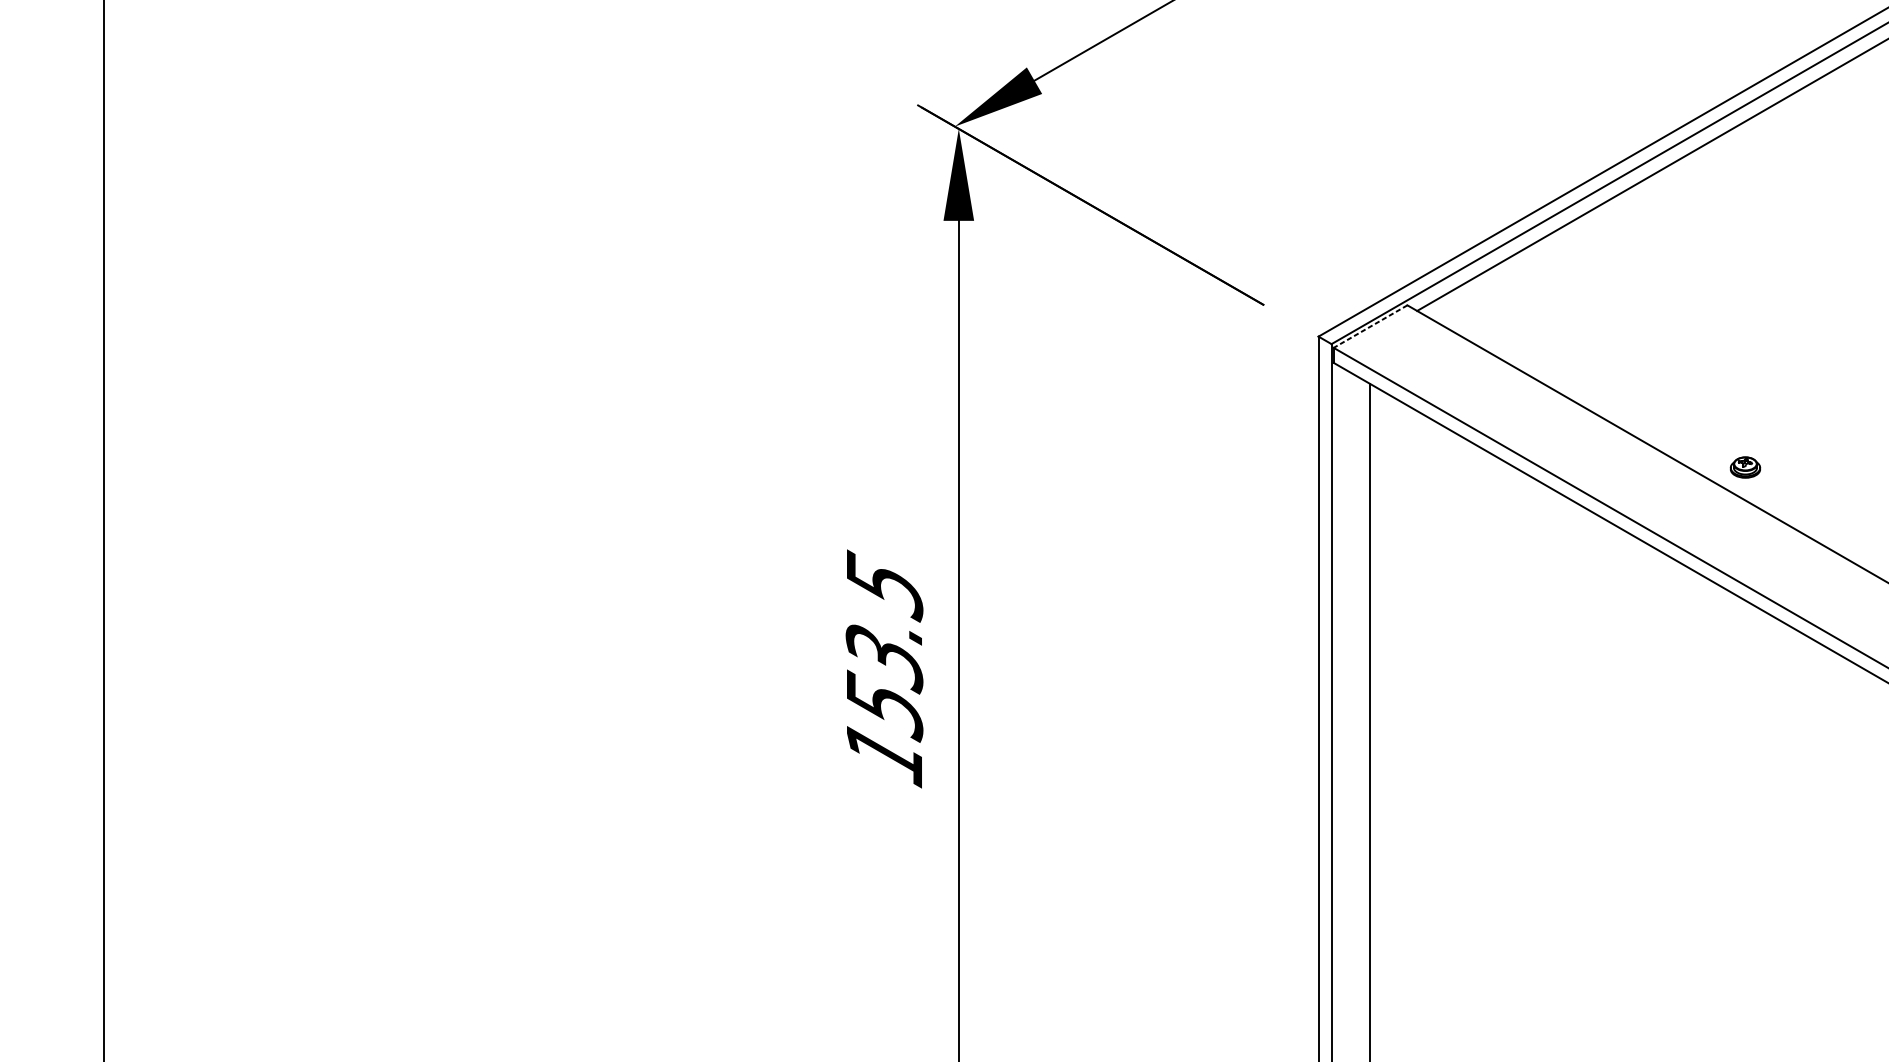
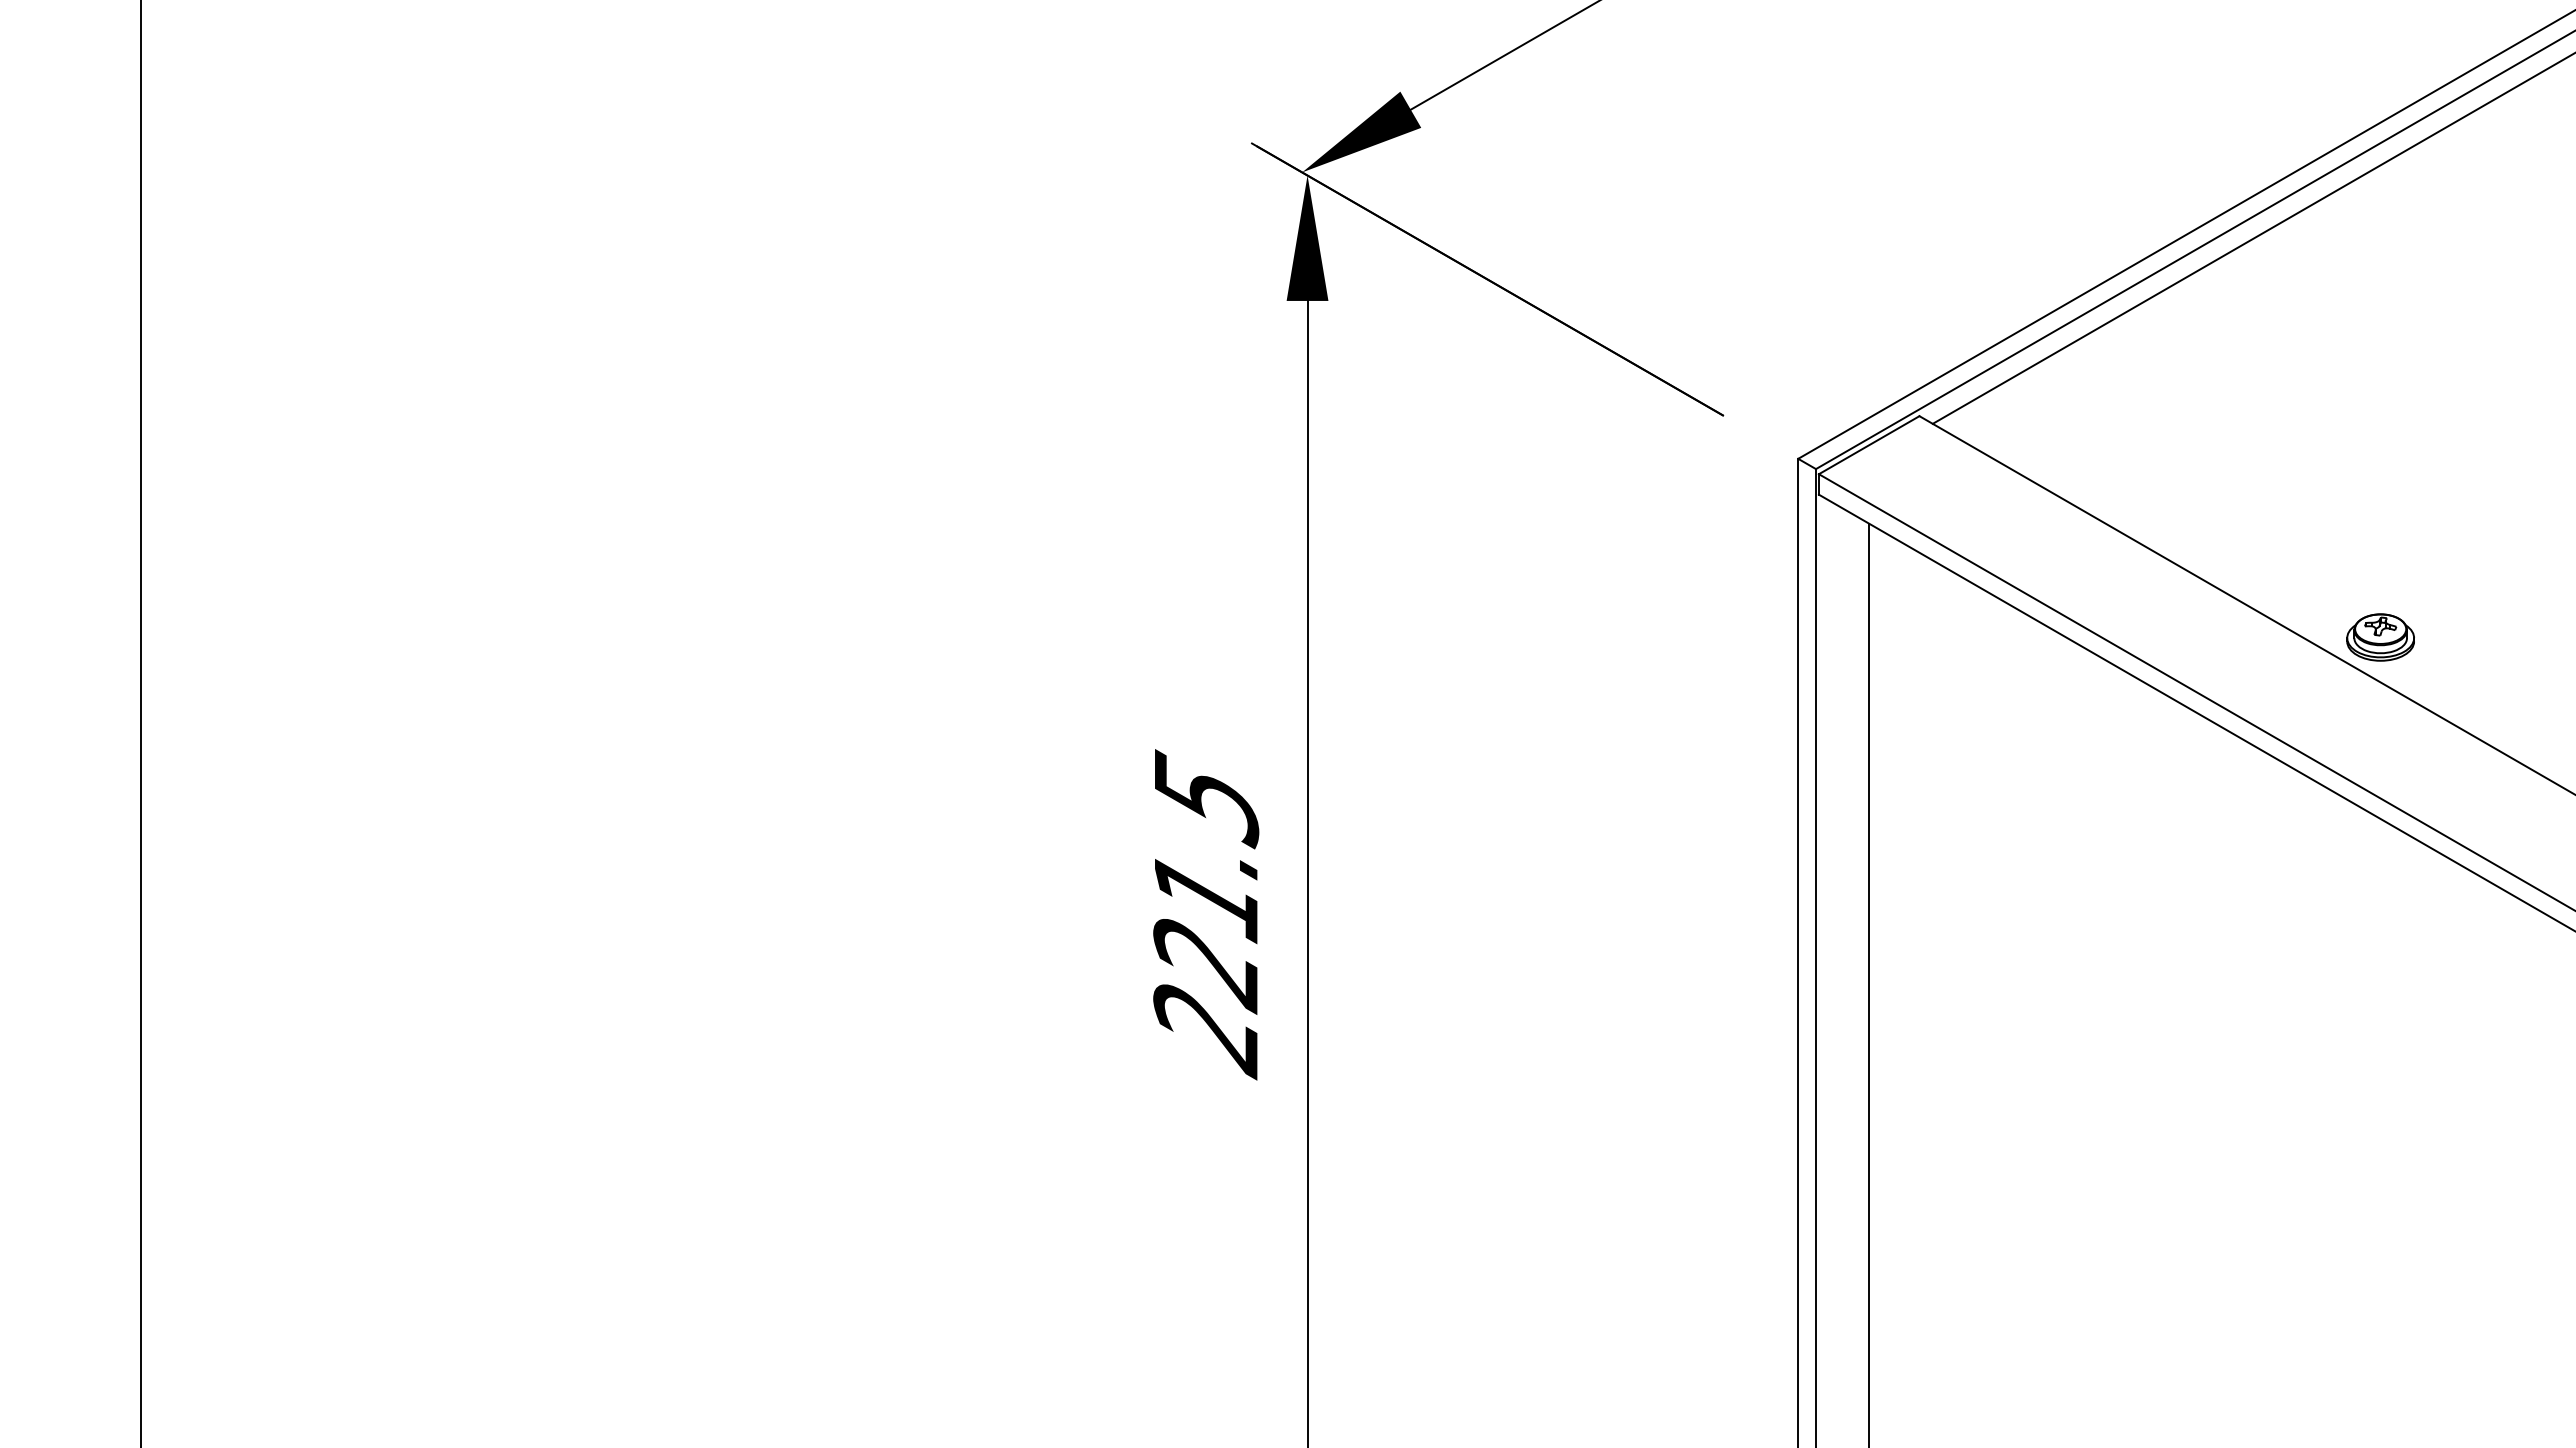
line: (1370, 326) -> (1868, 445), dashed -> solid
part: (1745, 467) -> (2380, 637), size x1.67
text: (884, 708) -> (1206, 965), 153.5 -> 221.5

